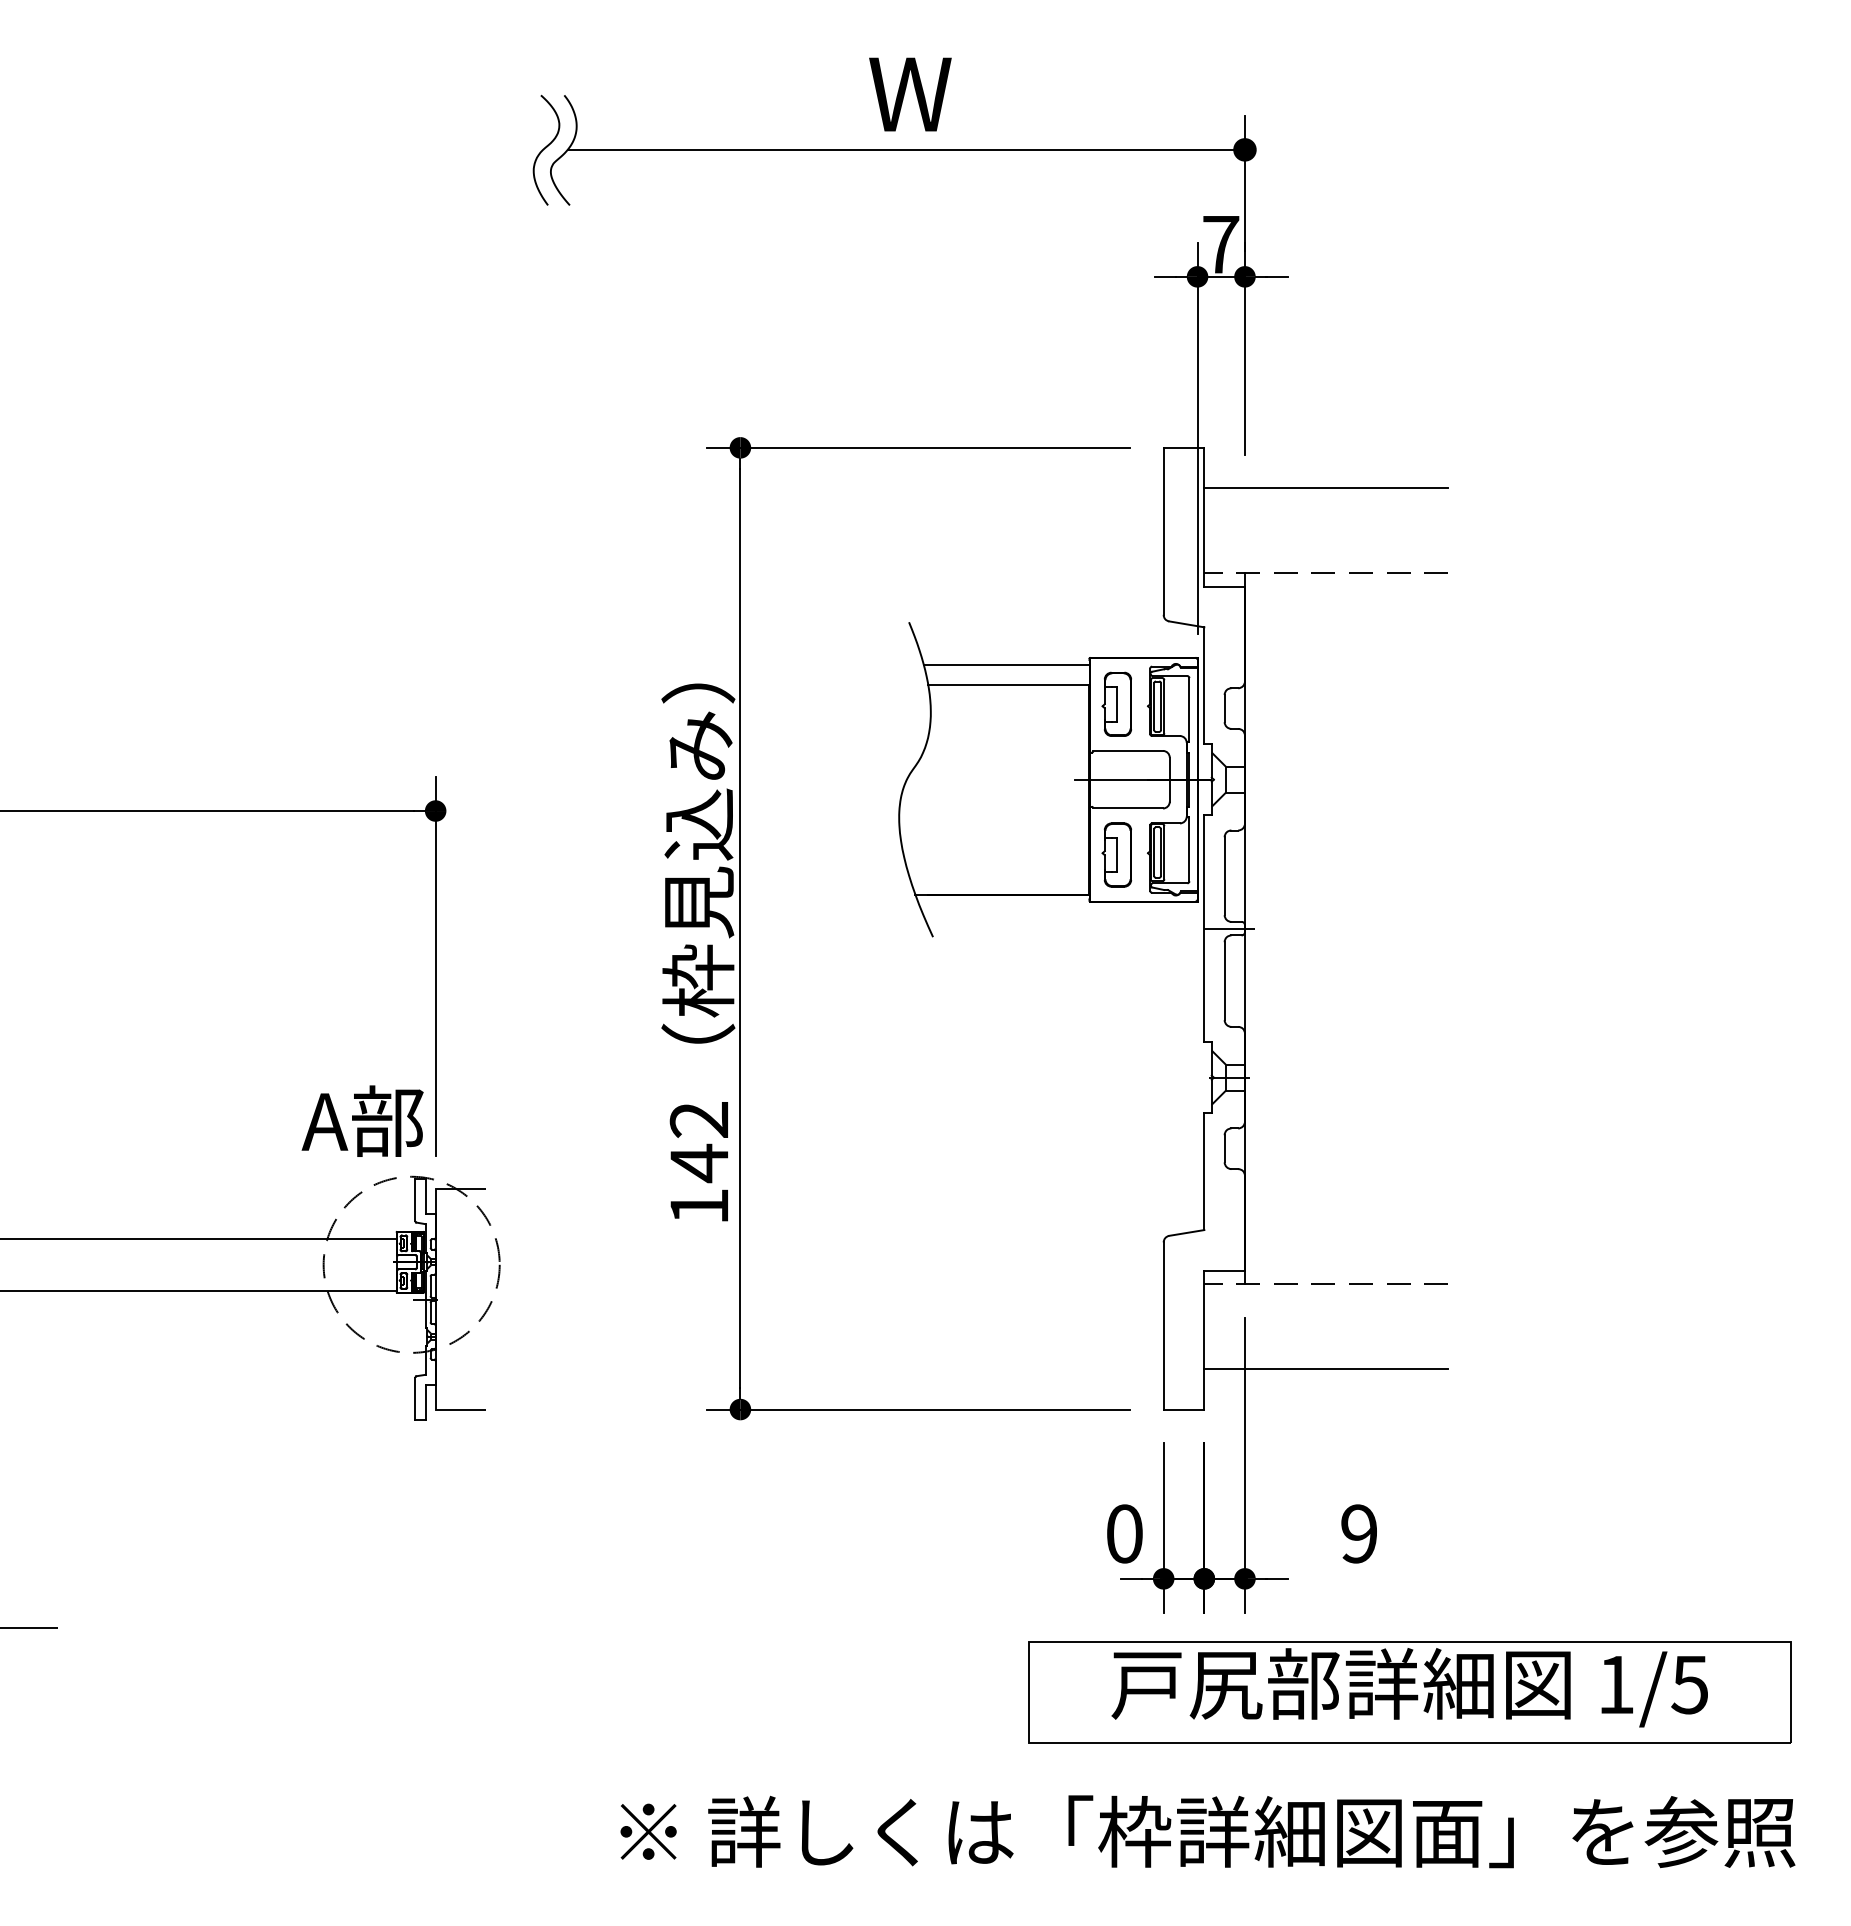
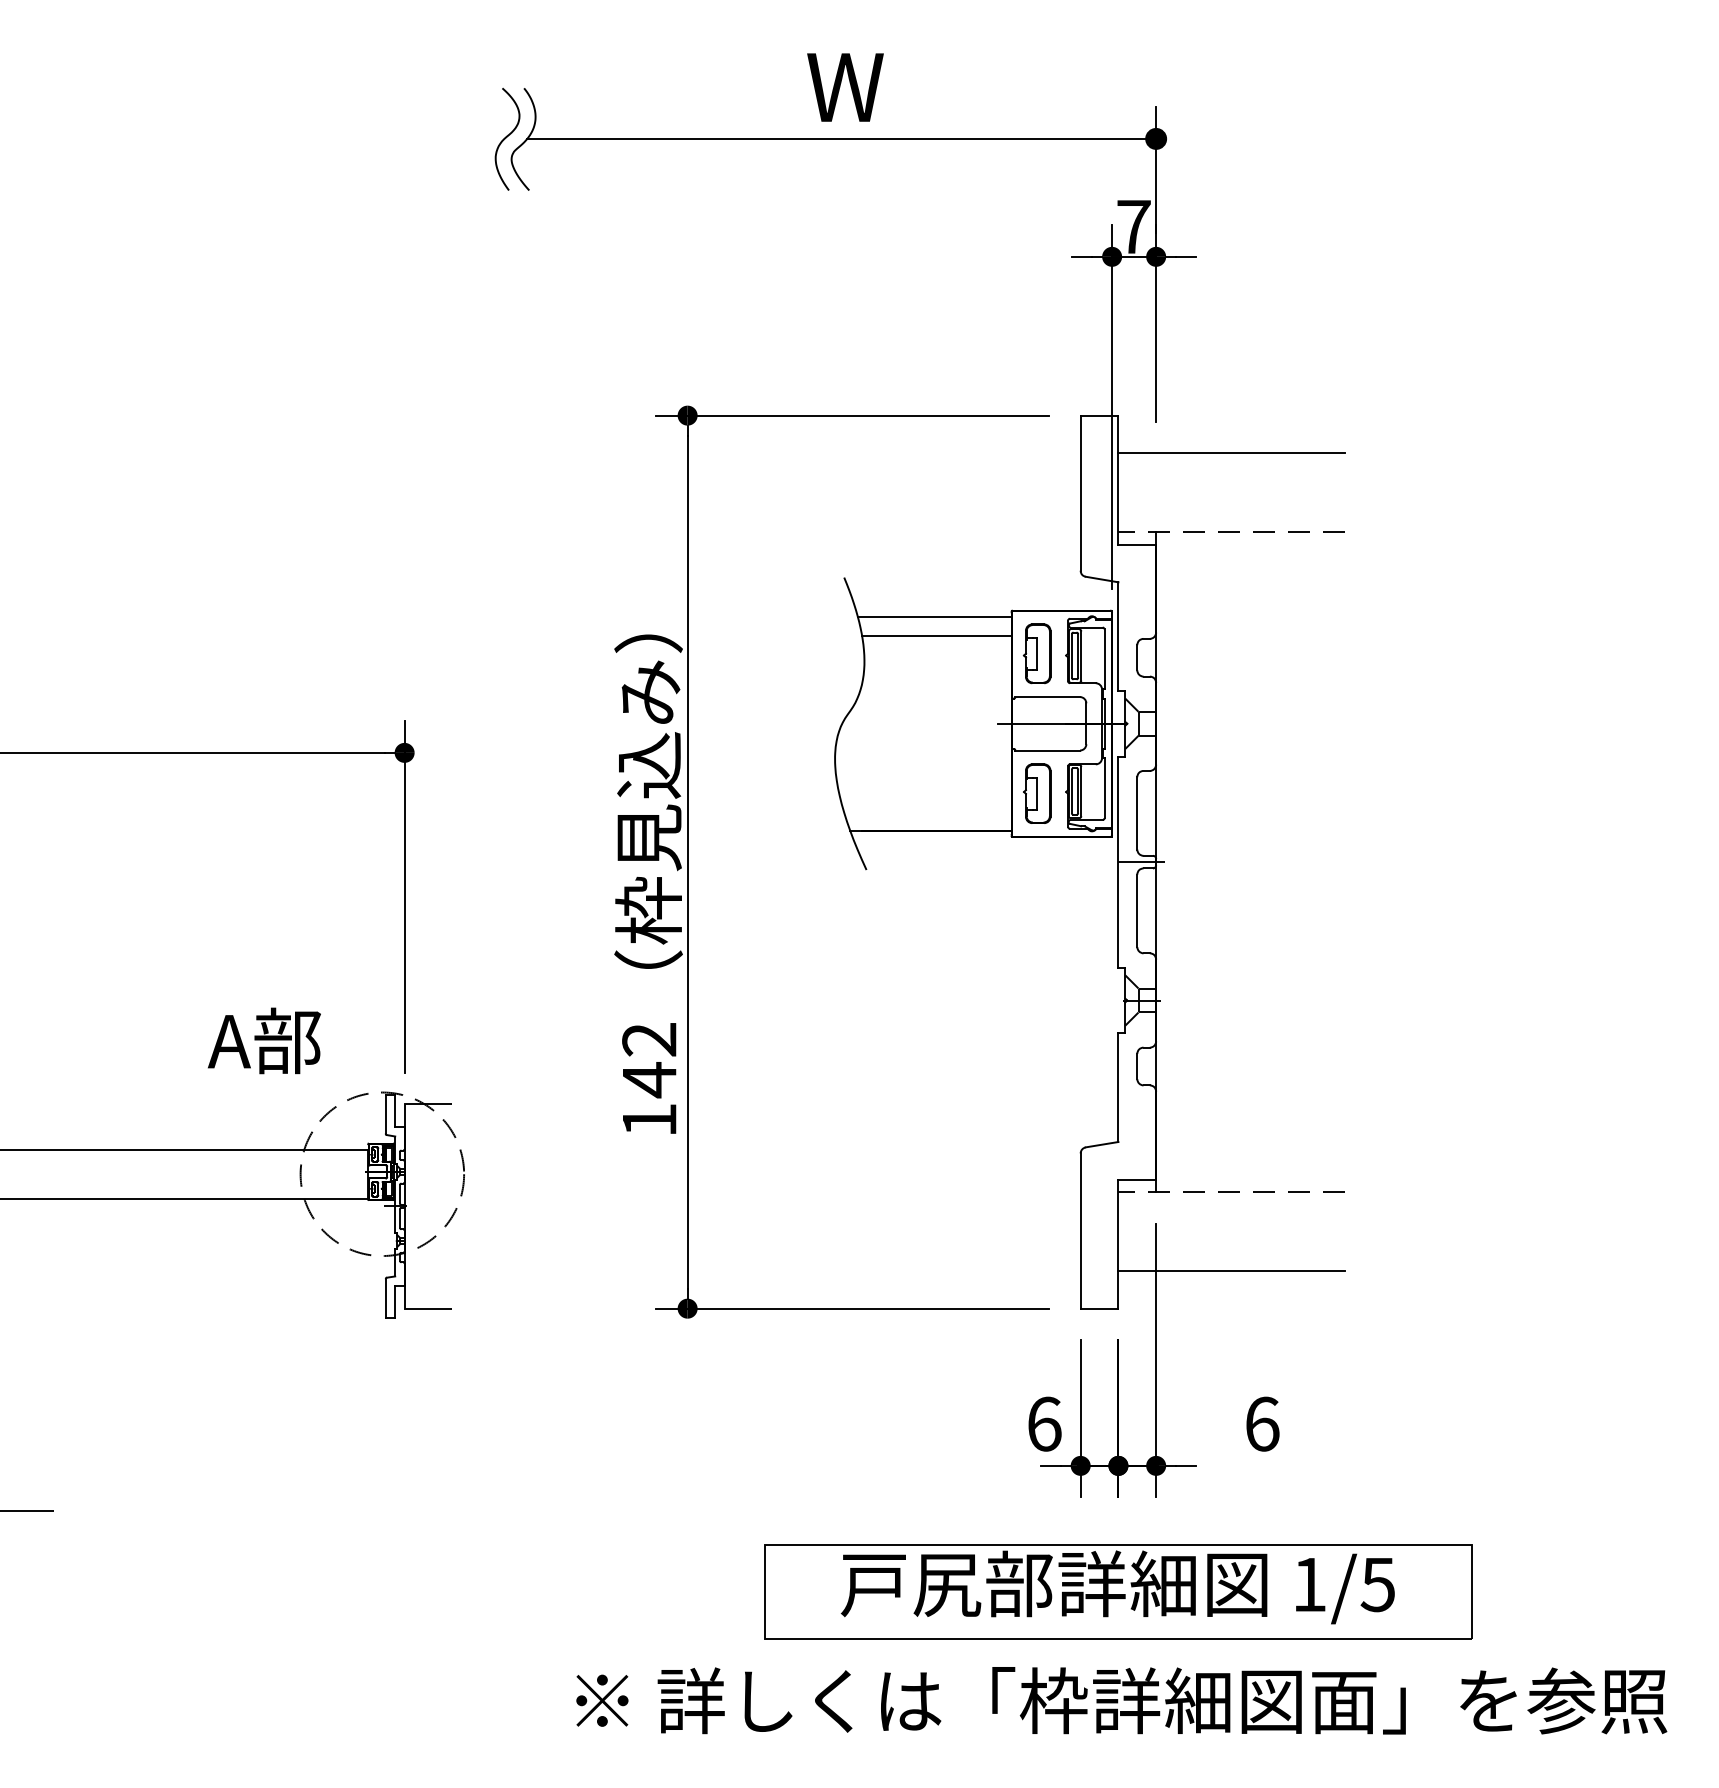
text: (362, 1120) -> (264, 1040), moved
text: (1125, 1533) -> (1045, 1423), 0 -> 6
text: (1359, 1533) -> (1262, 1423), 9 -> 6
part: (1409, 1692) -> (1117, 1591), moved

